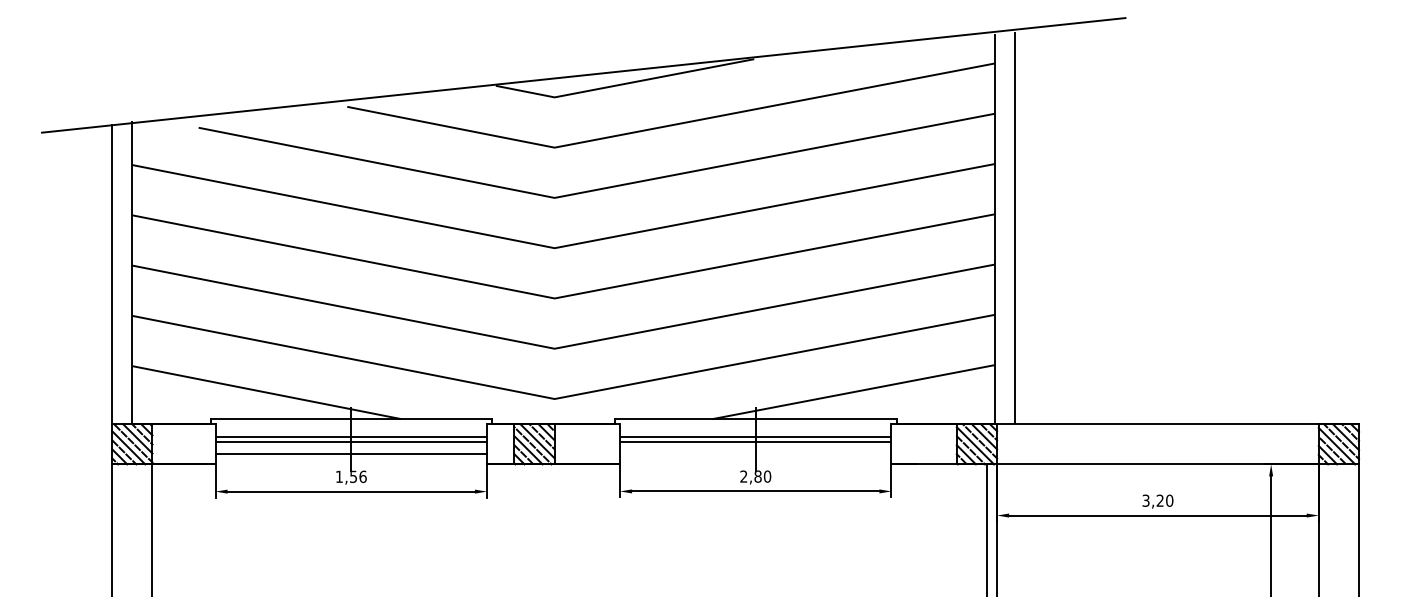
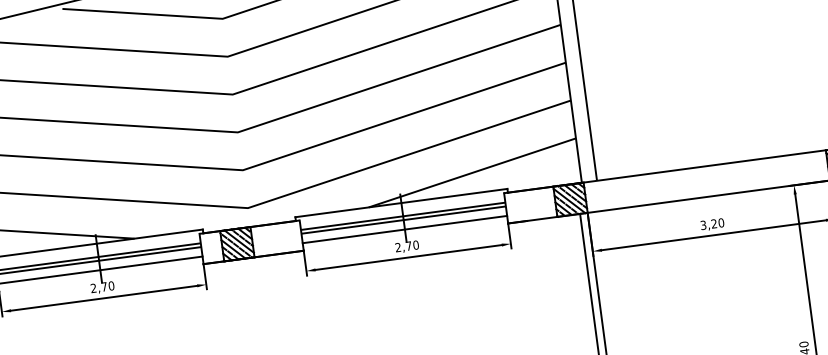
line: (755, 454) -> (404, 229), added
text: (350, 476) -> (102, 286), 1,56 -> 2,70
text: (757, 476) -> (408, 246), 2,80 -> 2,70

